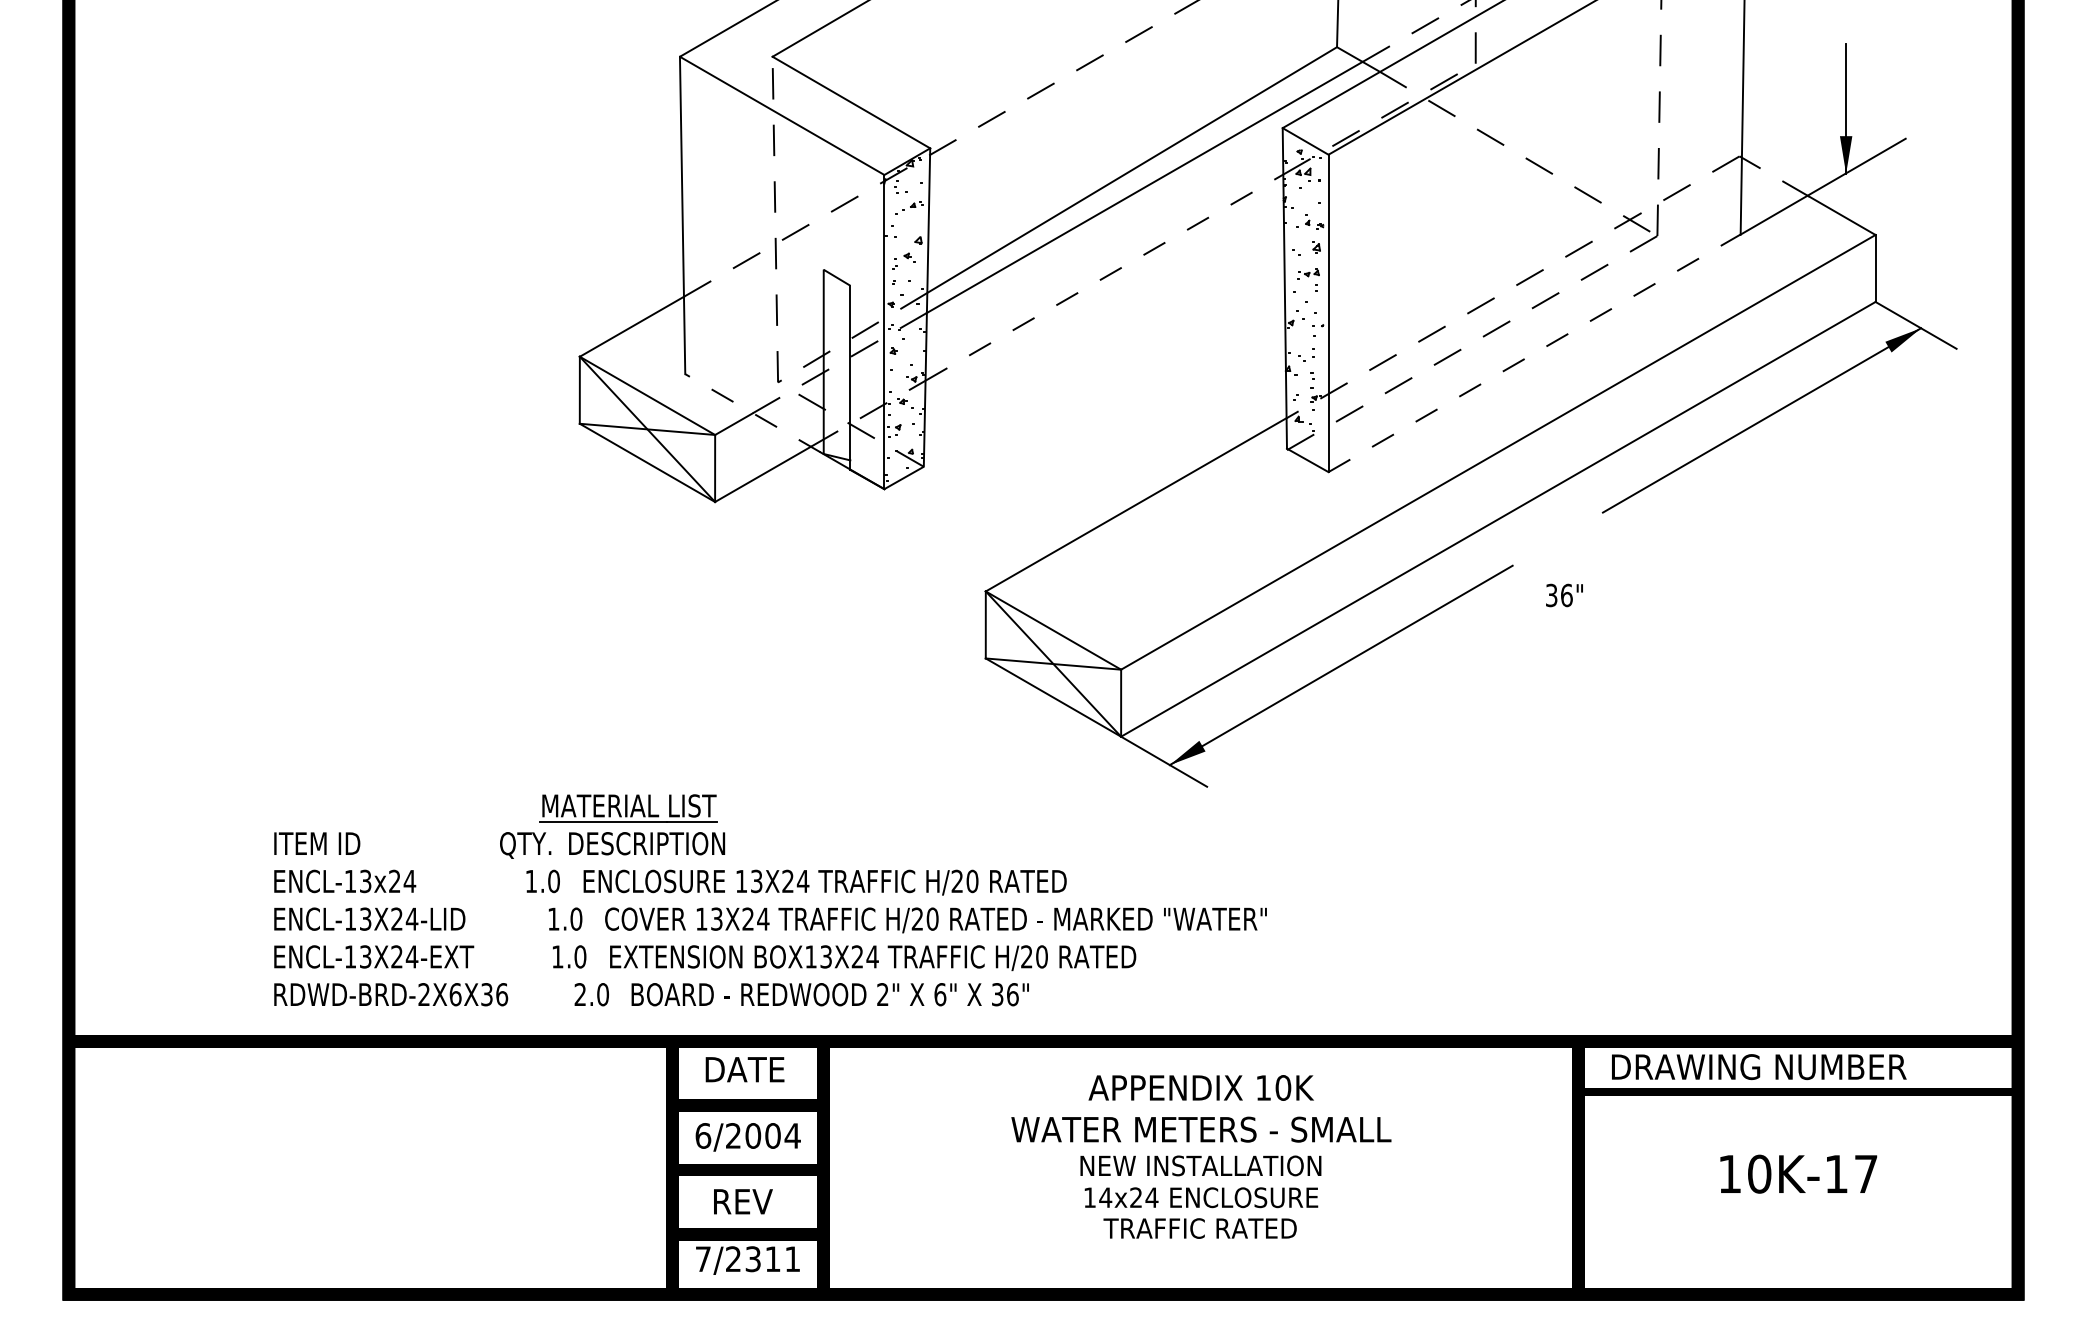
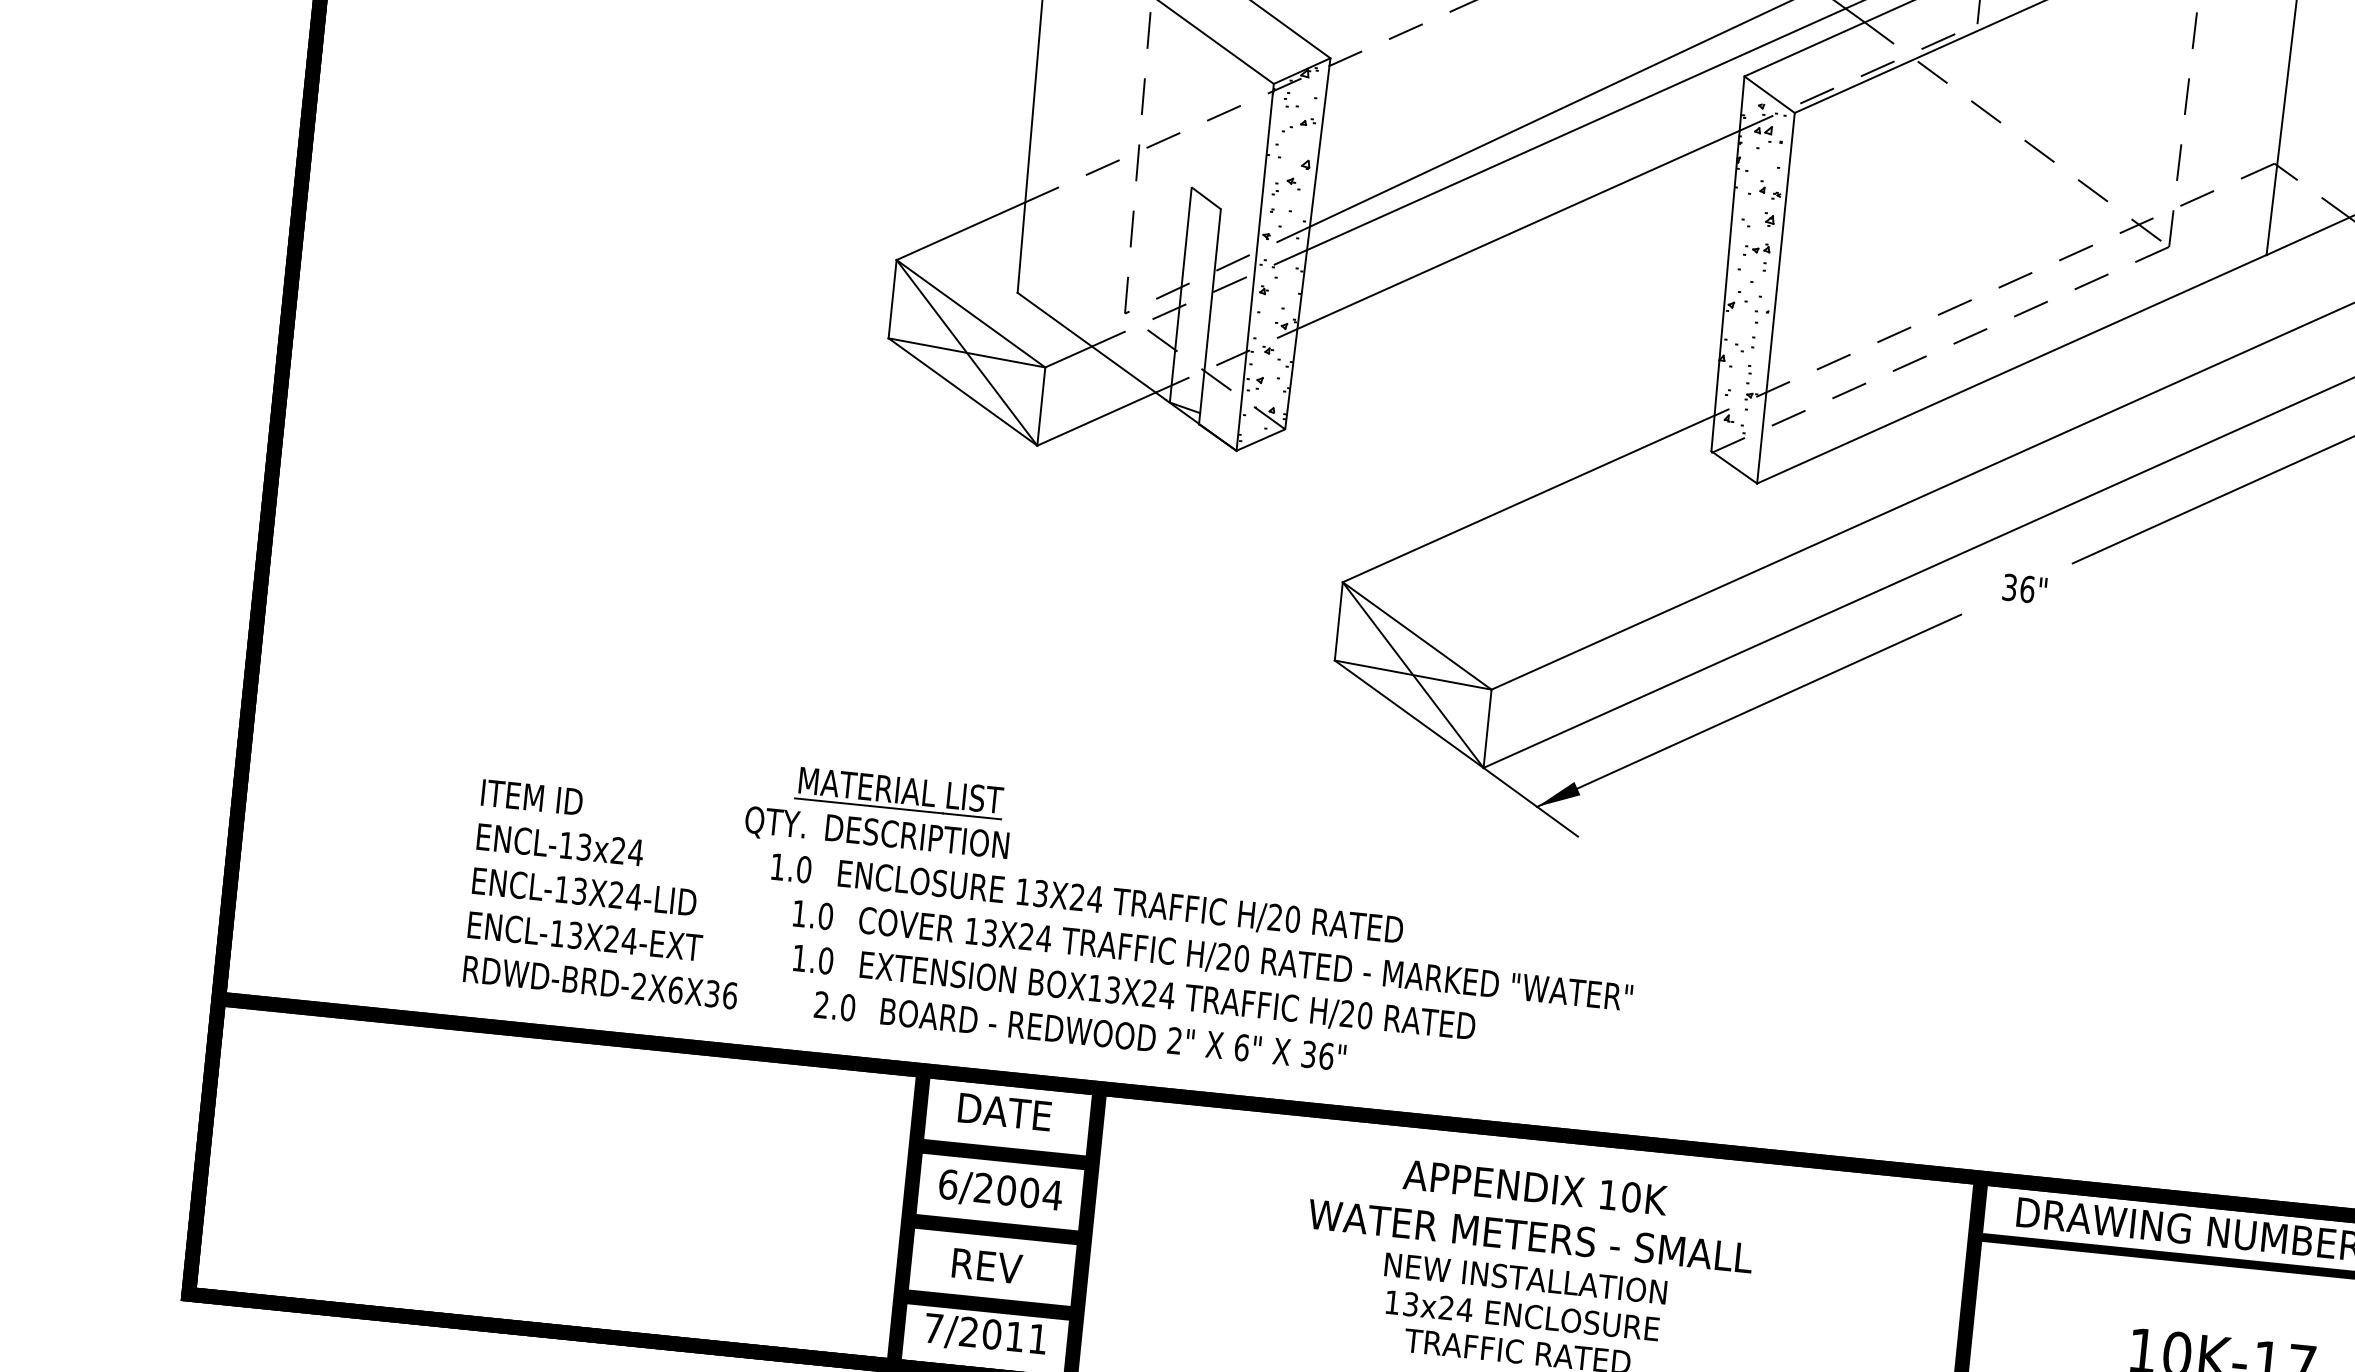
line: (1104, 277) -> (1518, 229), dashed -> solid
line: (1534, 353) -> (2011, 369), dashed -> solid
line: (752, 412) -> (1091, 345), dashed -> solid
text: (1564, 595) -> (2024, 589), moved
text: (1105, 1197) -> (1410, 1304), 14x24 -> 13x24
text: (753, 1259) -> (992, 1334), 7/2311 -> 7/2011

